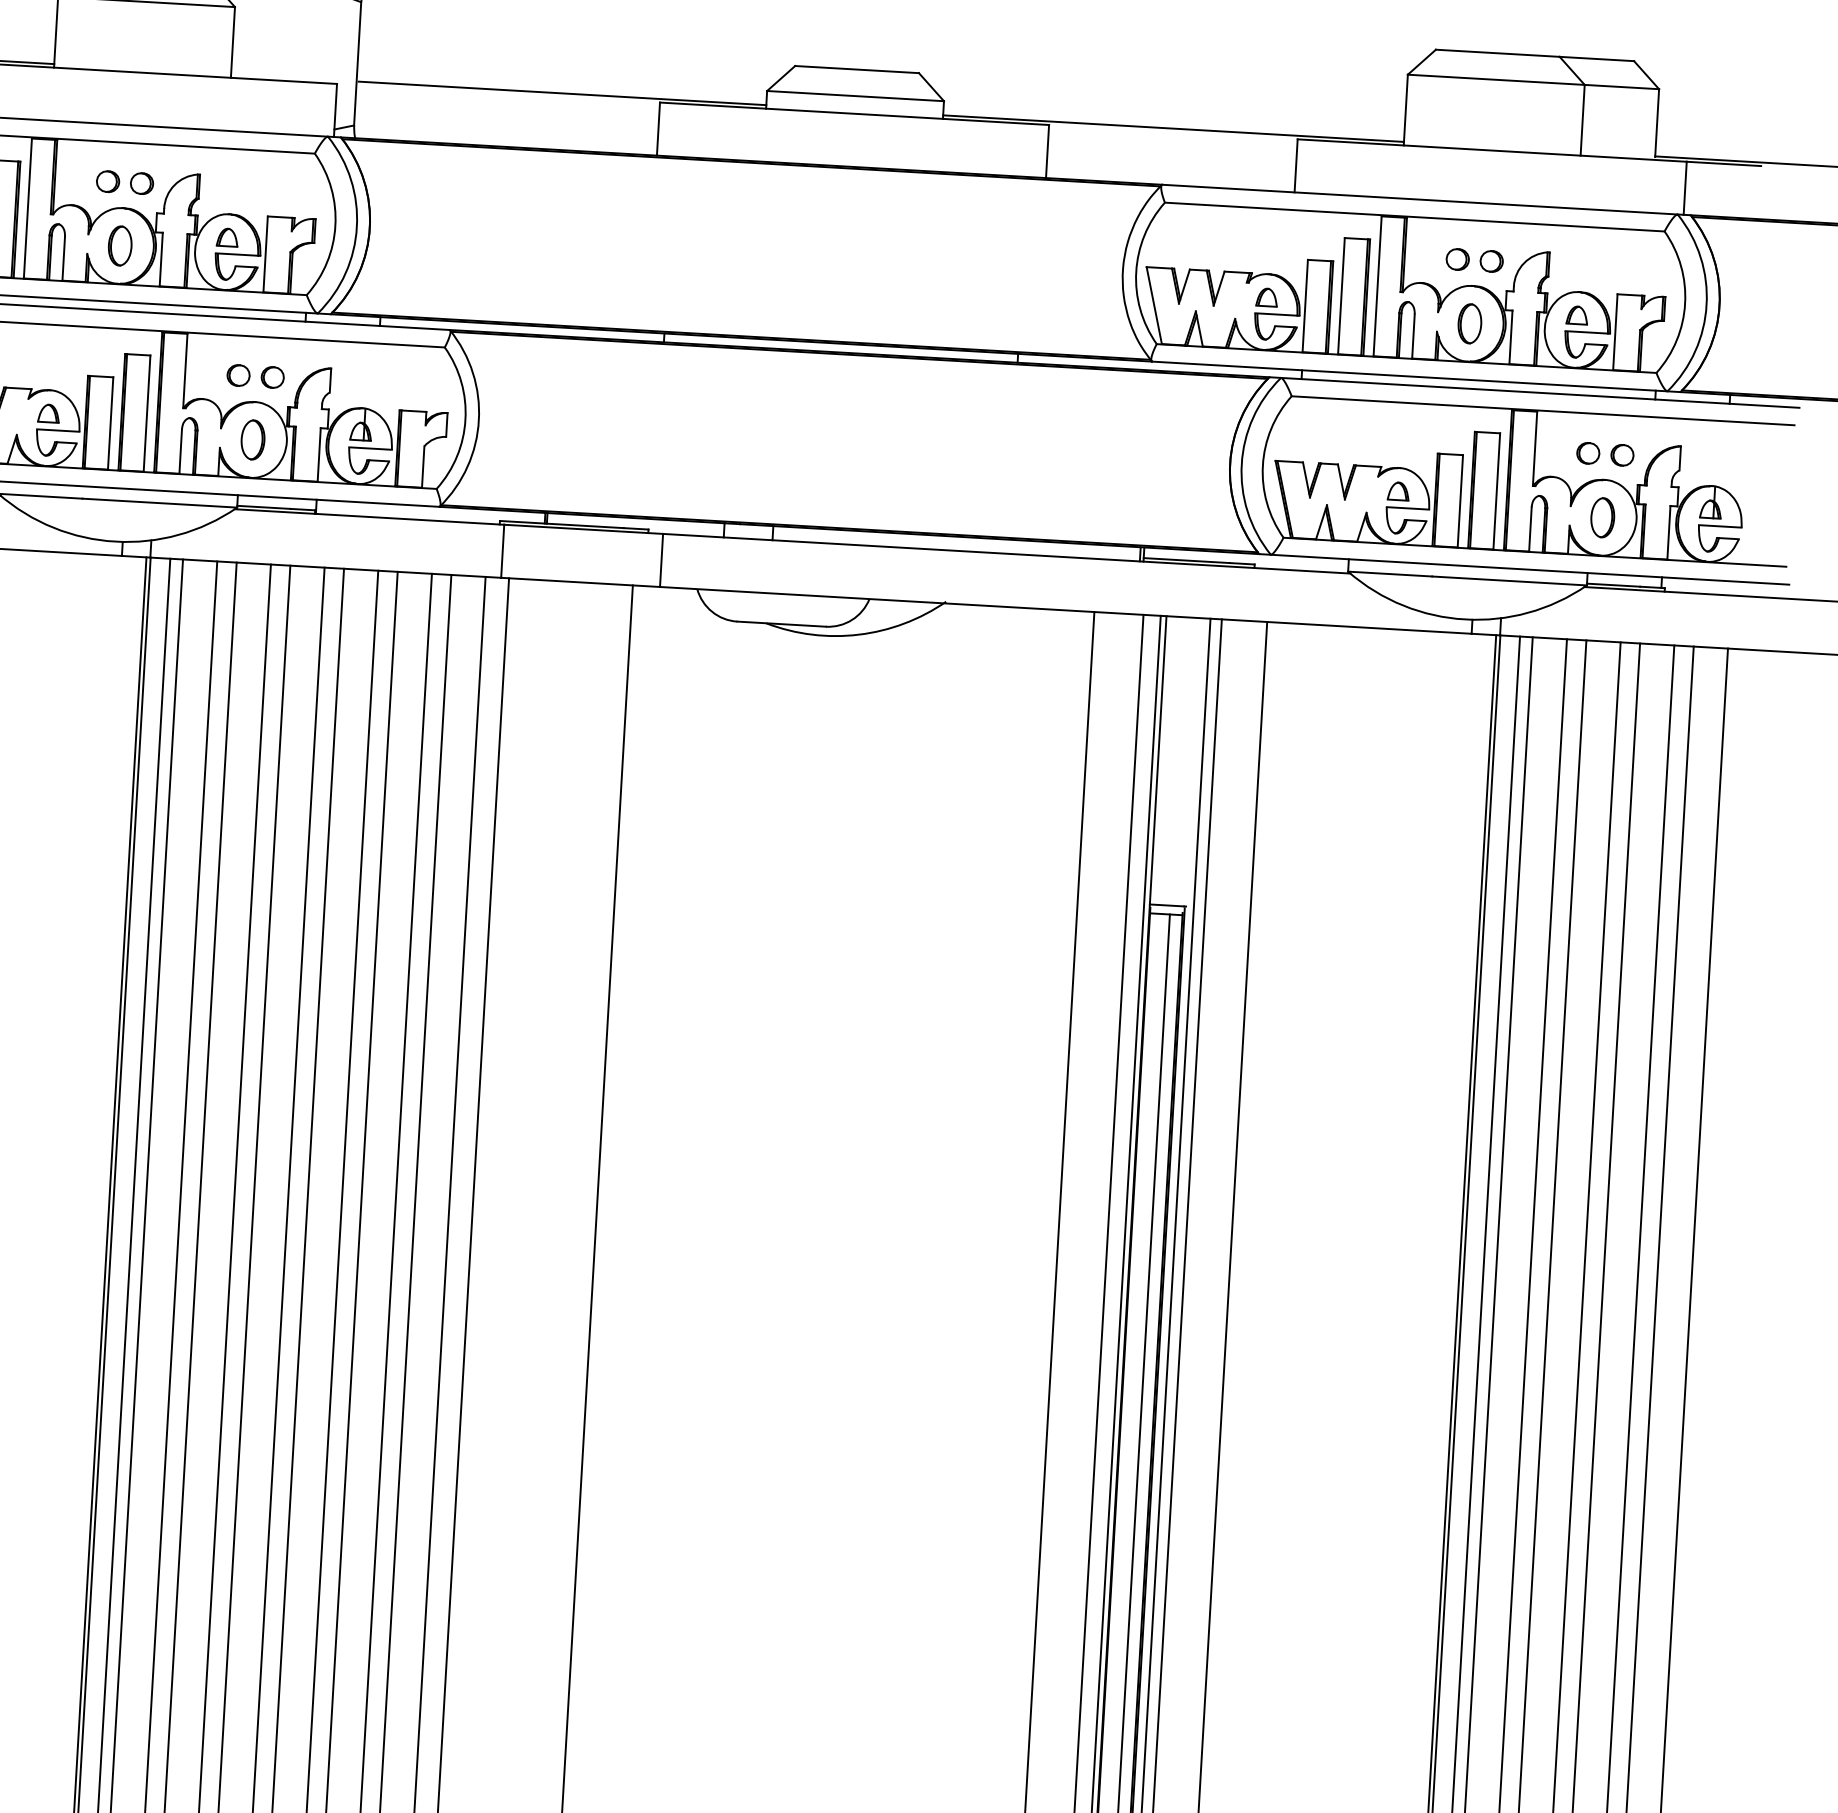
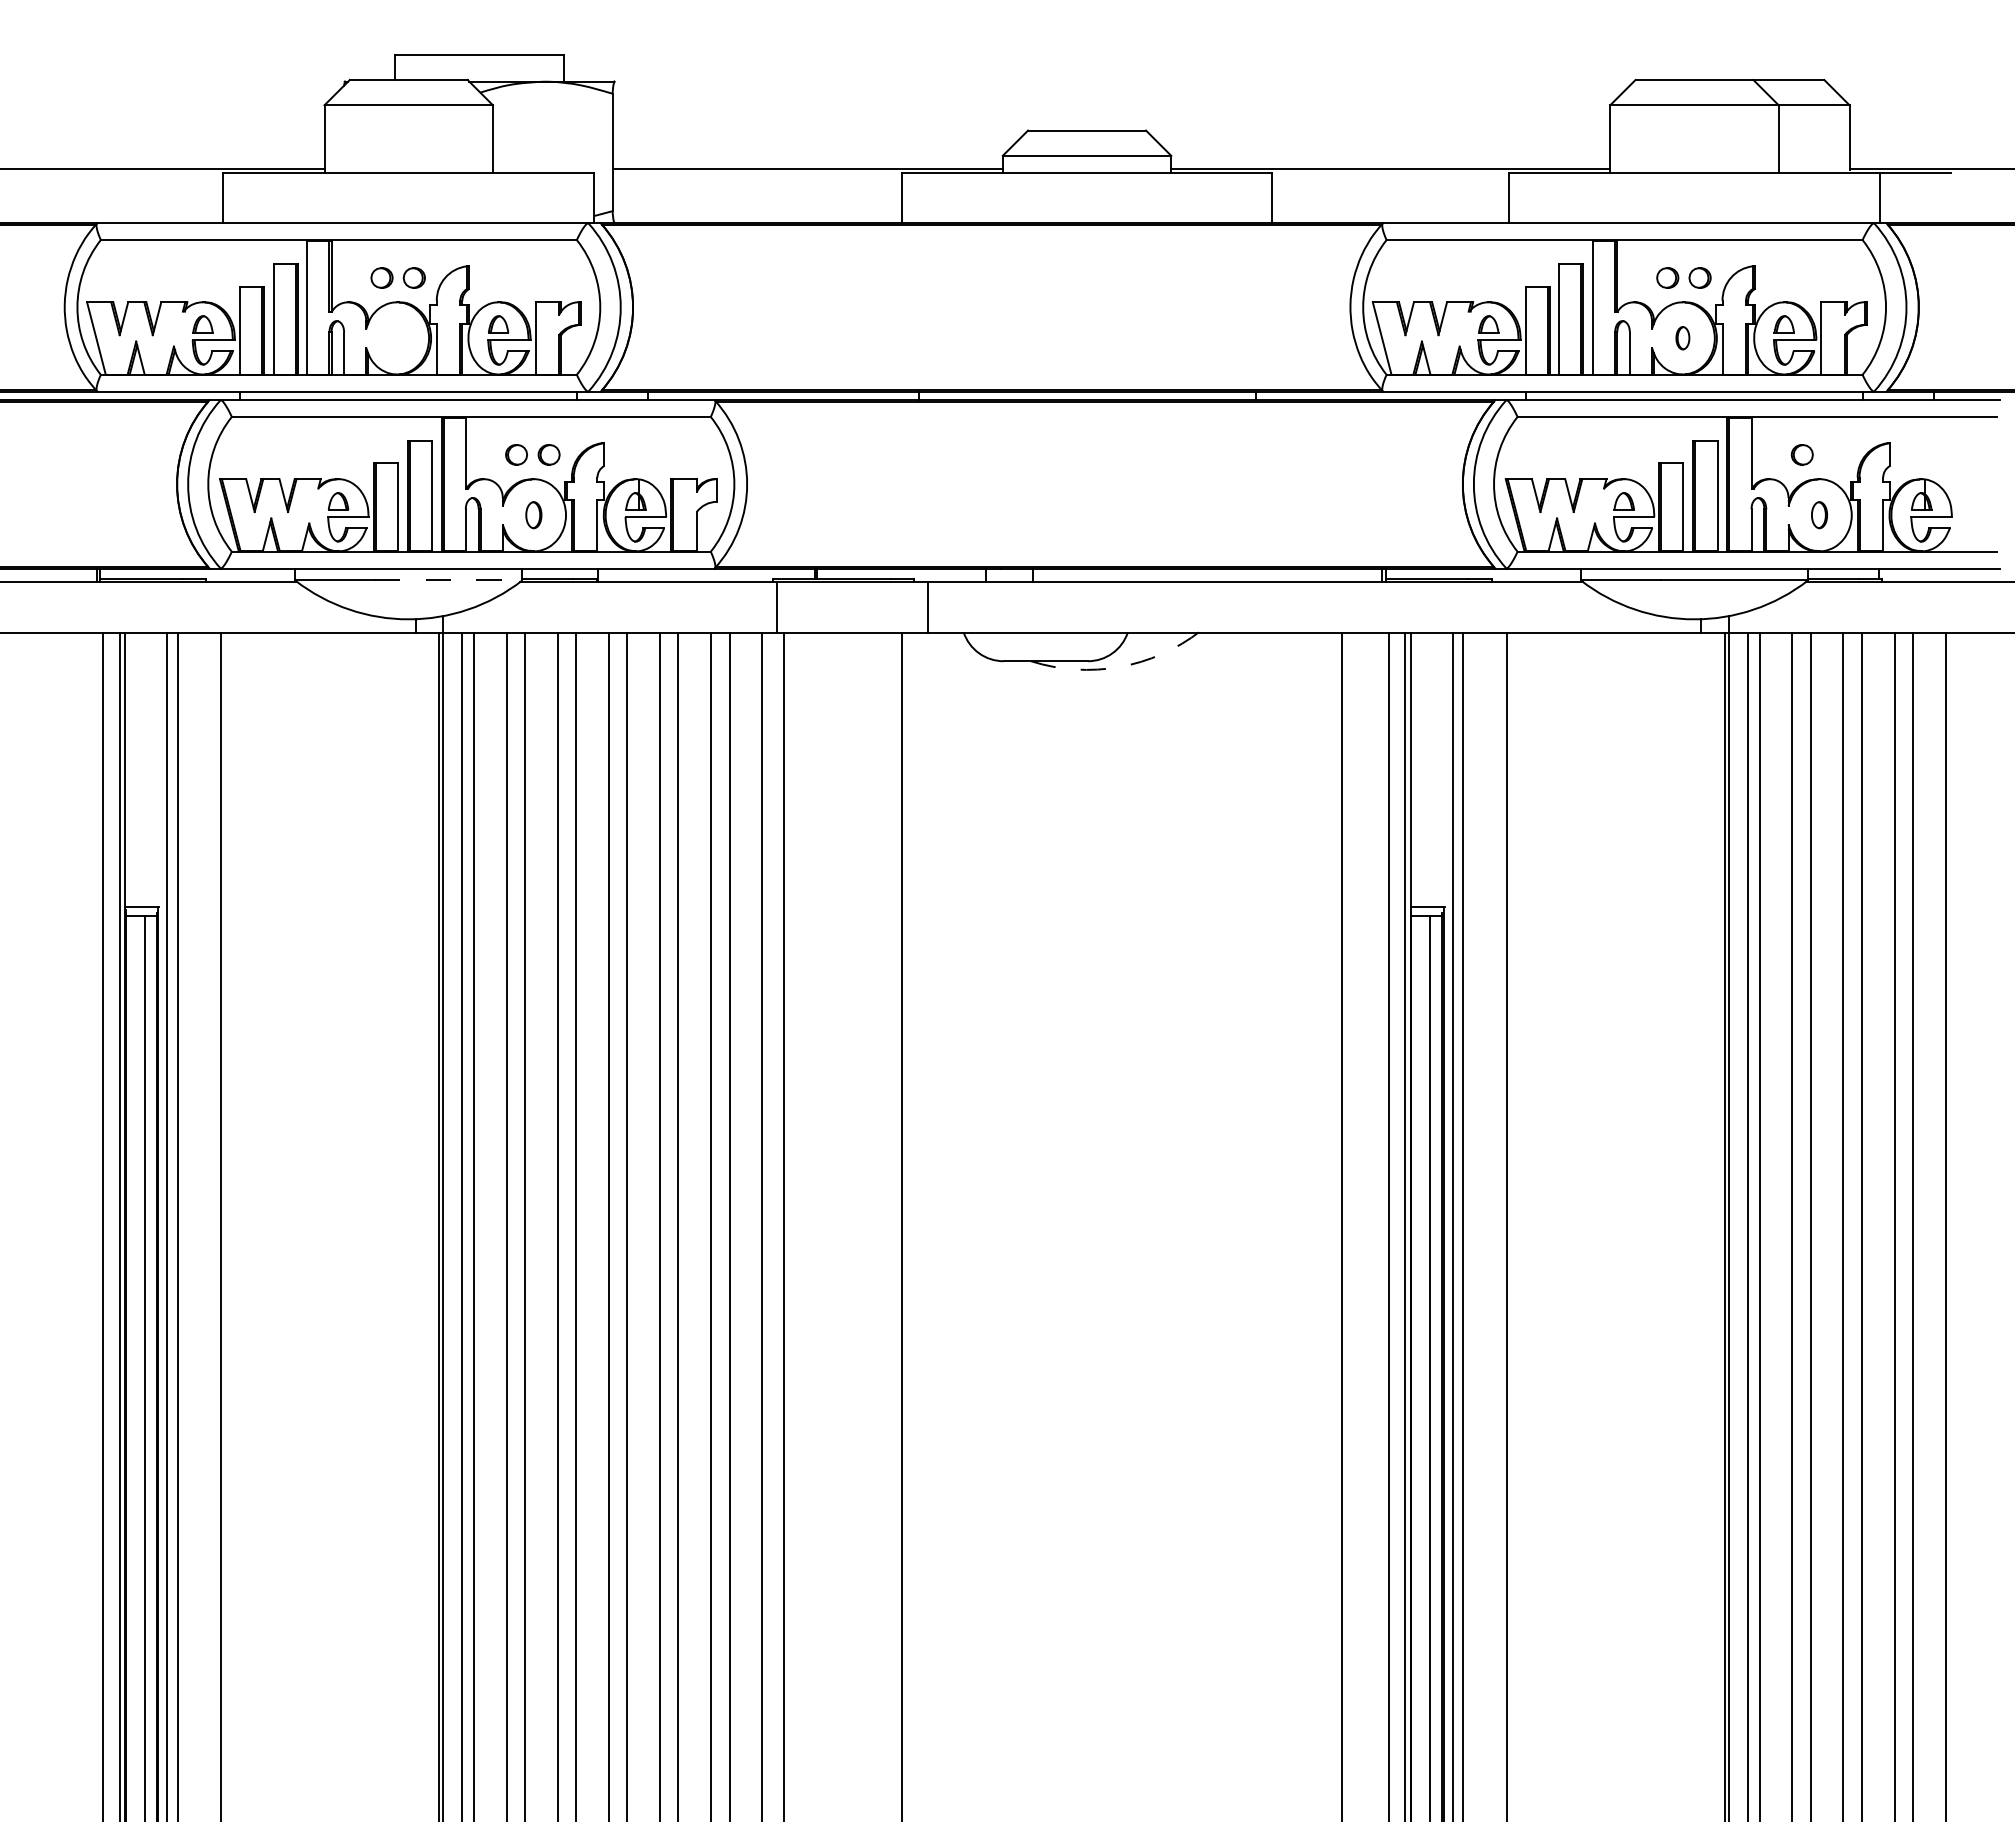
part: (119, 245) -> (396, 337), removed
part: (1469, 322) -> (1682, 337), size x0.6
part: (252, 439) -> (533, 514), size x0.7
part: (1622, 454) -> (1834, 454), removed
line: (159, 503) -> (448, 580), solid -> dashed
part: (1602, 516) -> (1819, 514), size x0.7
arc: (858, 635) -> (1119, 667), solid -> dashed

